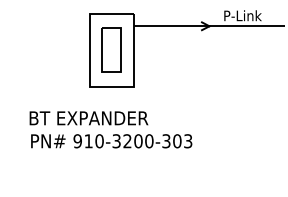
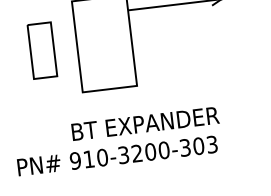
part: (111, 49) -> (41, 49), moved
text: (88, 118) -> (144, 124), moved

